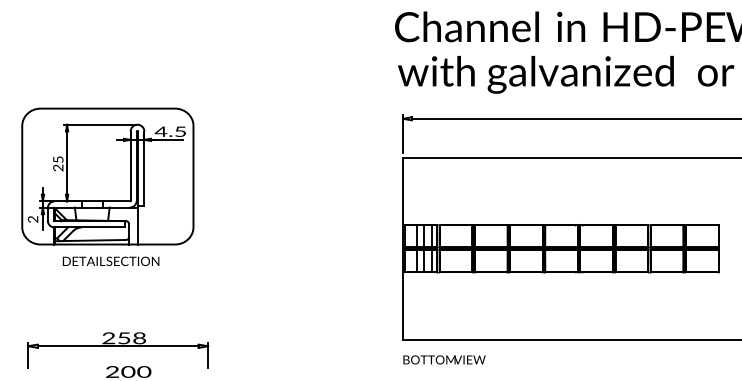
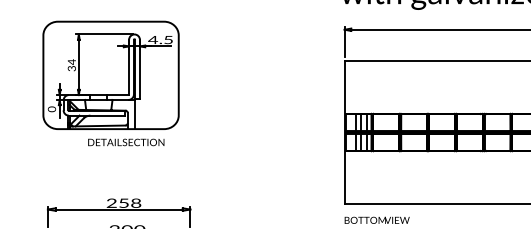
text: (58, 163) -> (72, 65), 25 -> 34
text: (33, 219) -> (52, 109), 2 -> 0
text: (110, 260) -> (125, 141), moved

